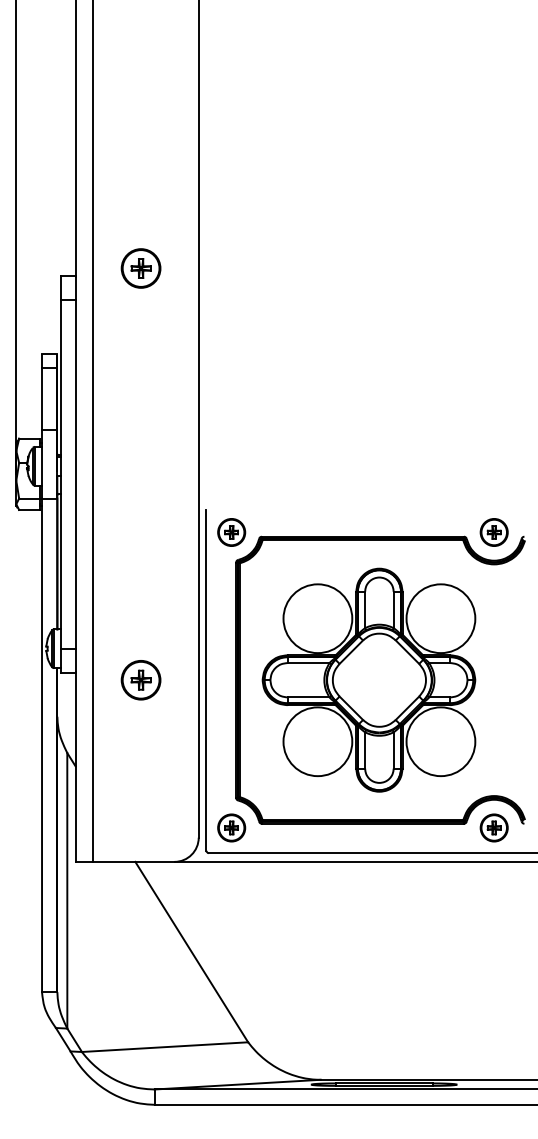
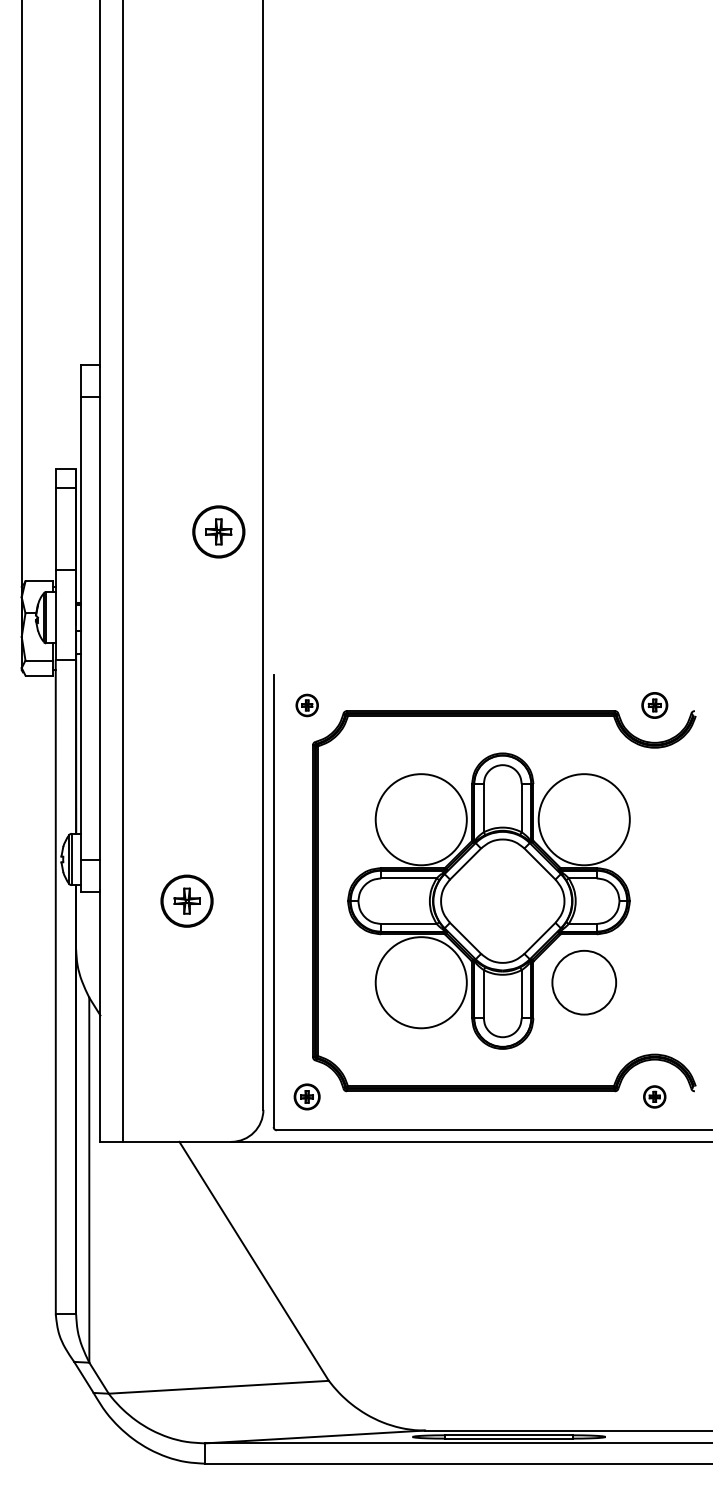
part: (140, 268) -> (218, 531), moved
part: (231, 532) -> (306, 705), size x0.6
part: (493, 532) -> (653, 705), size x0.7
circle: (440, 741) -> (583, 982), size x0.7
part: (231, 827) -> (306, 1096), size x0.7
part: (493, 827) -> (653, 1096), size x0.6

